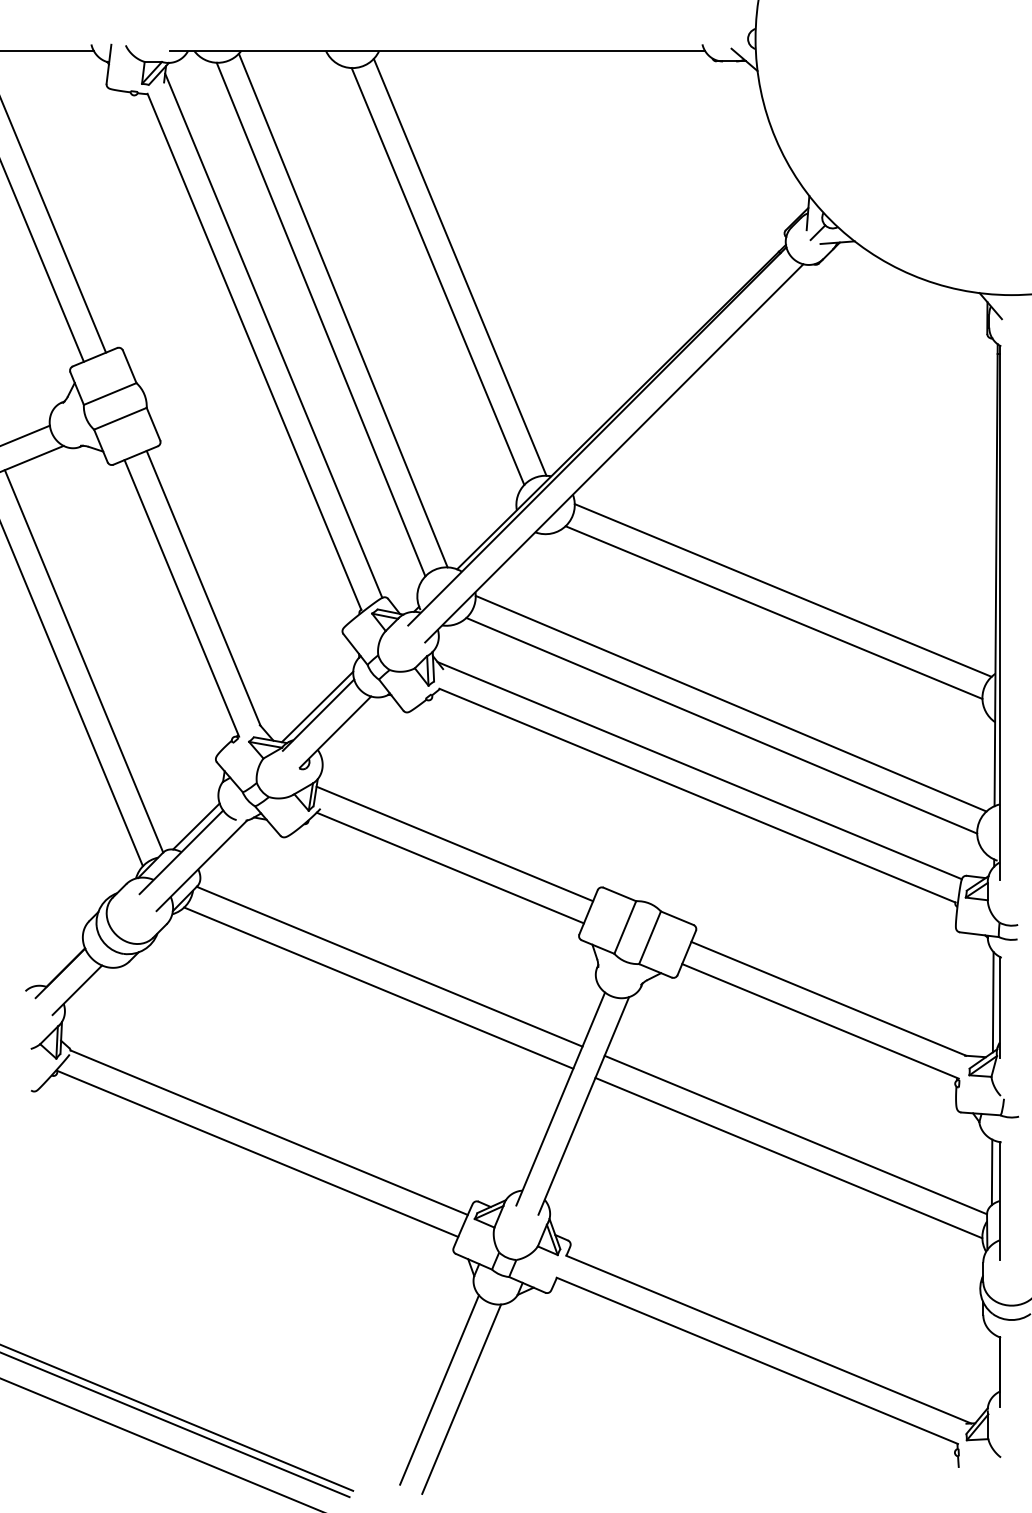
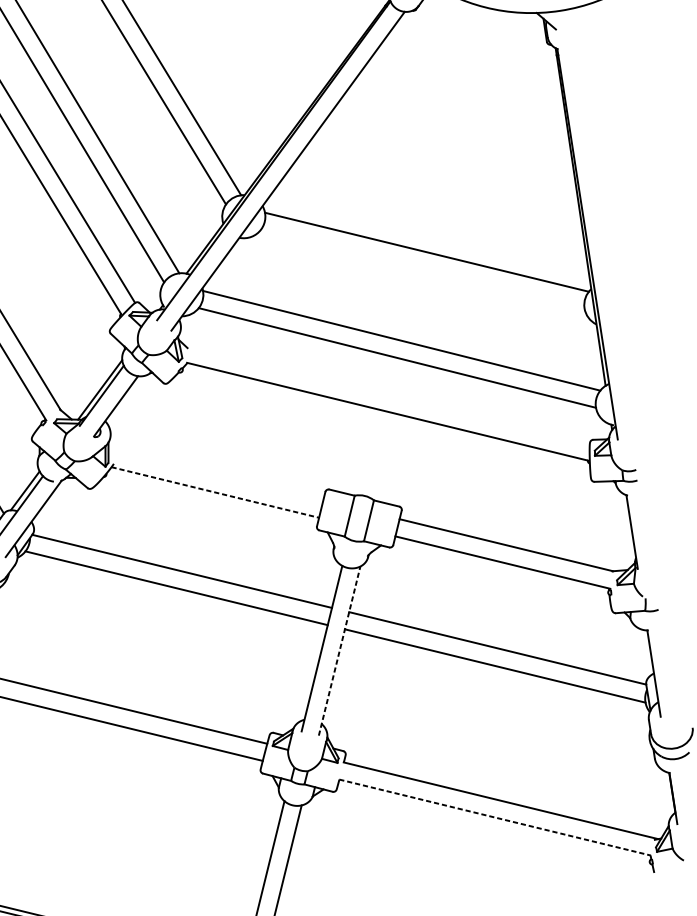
line: (773, 612) -> (422, 269), removed
line: (699, 770) -> (386, 393), removed
line: (454, 843) -> (215, 474), removed
line: (450, 868) -> (215, 492), solid -> dashed
line: (992, 1002) -> (626, 529), removed
line: (583, 1105) -> (339, 650), solid -> dashed
line: (991, 1172) -> (644, 653), removed
line: (757, 1361) -> (495, 818), solid -> dashed

